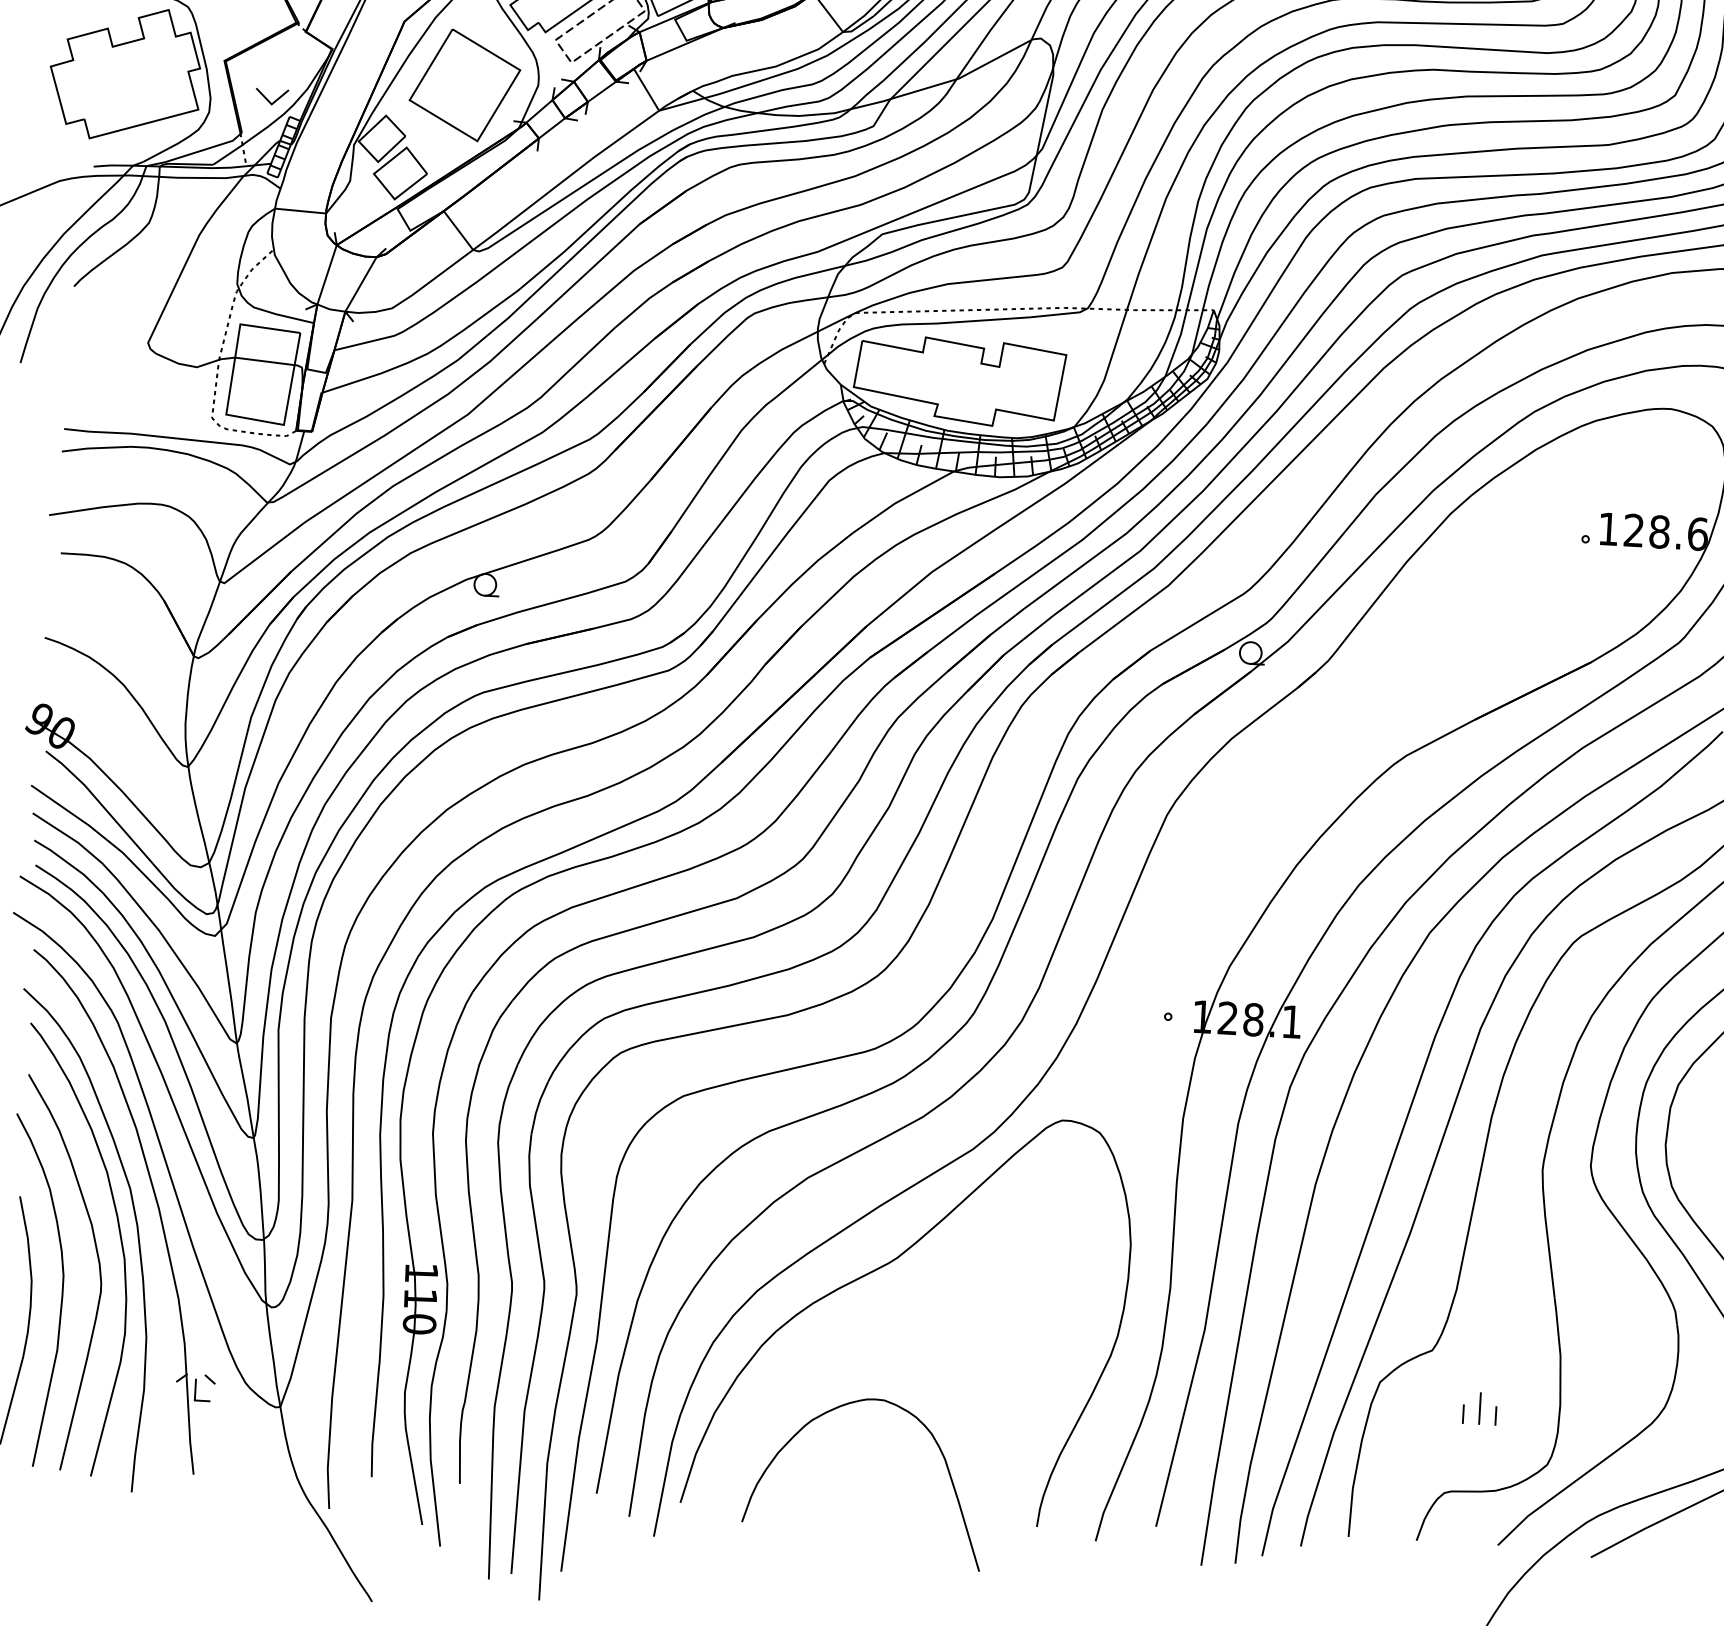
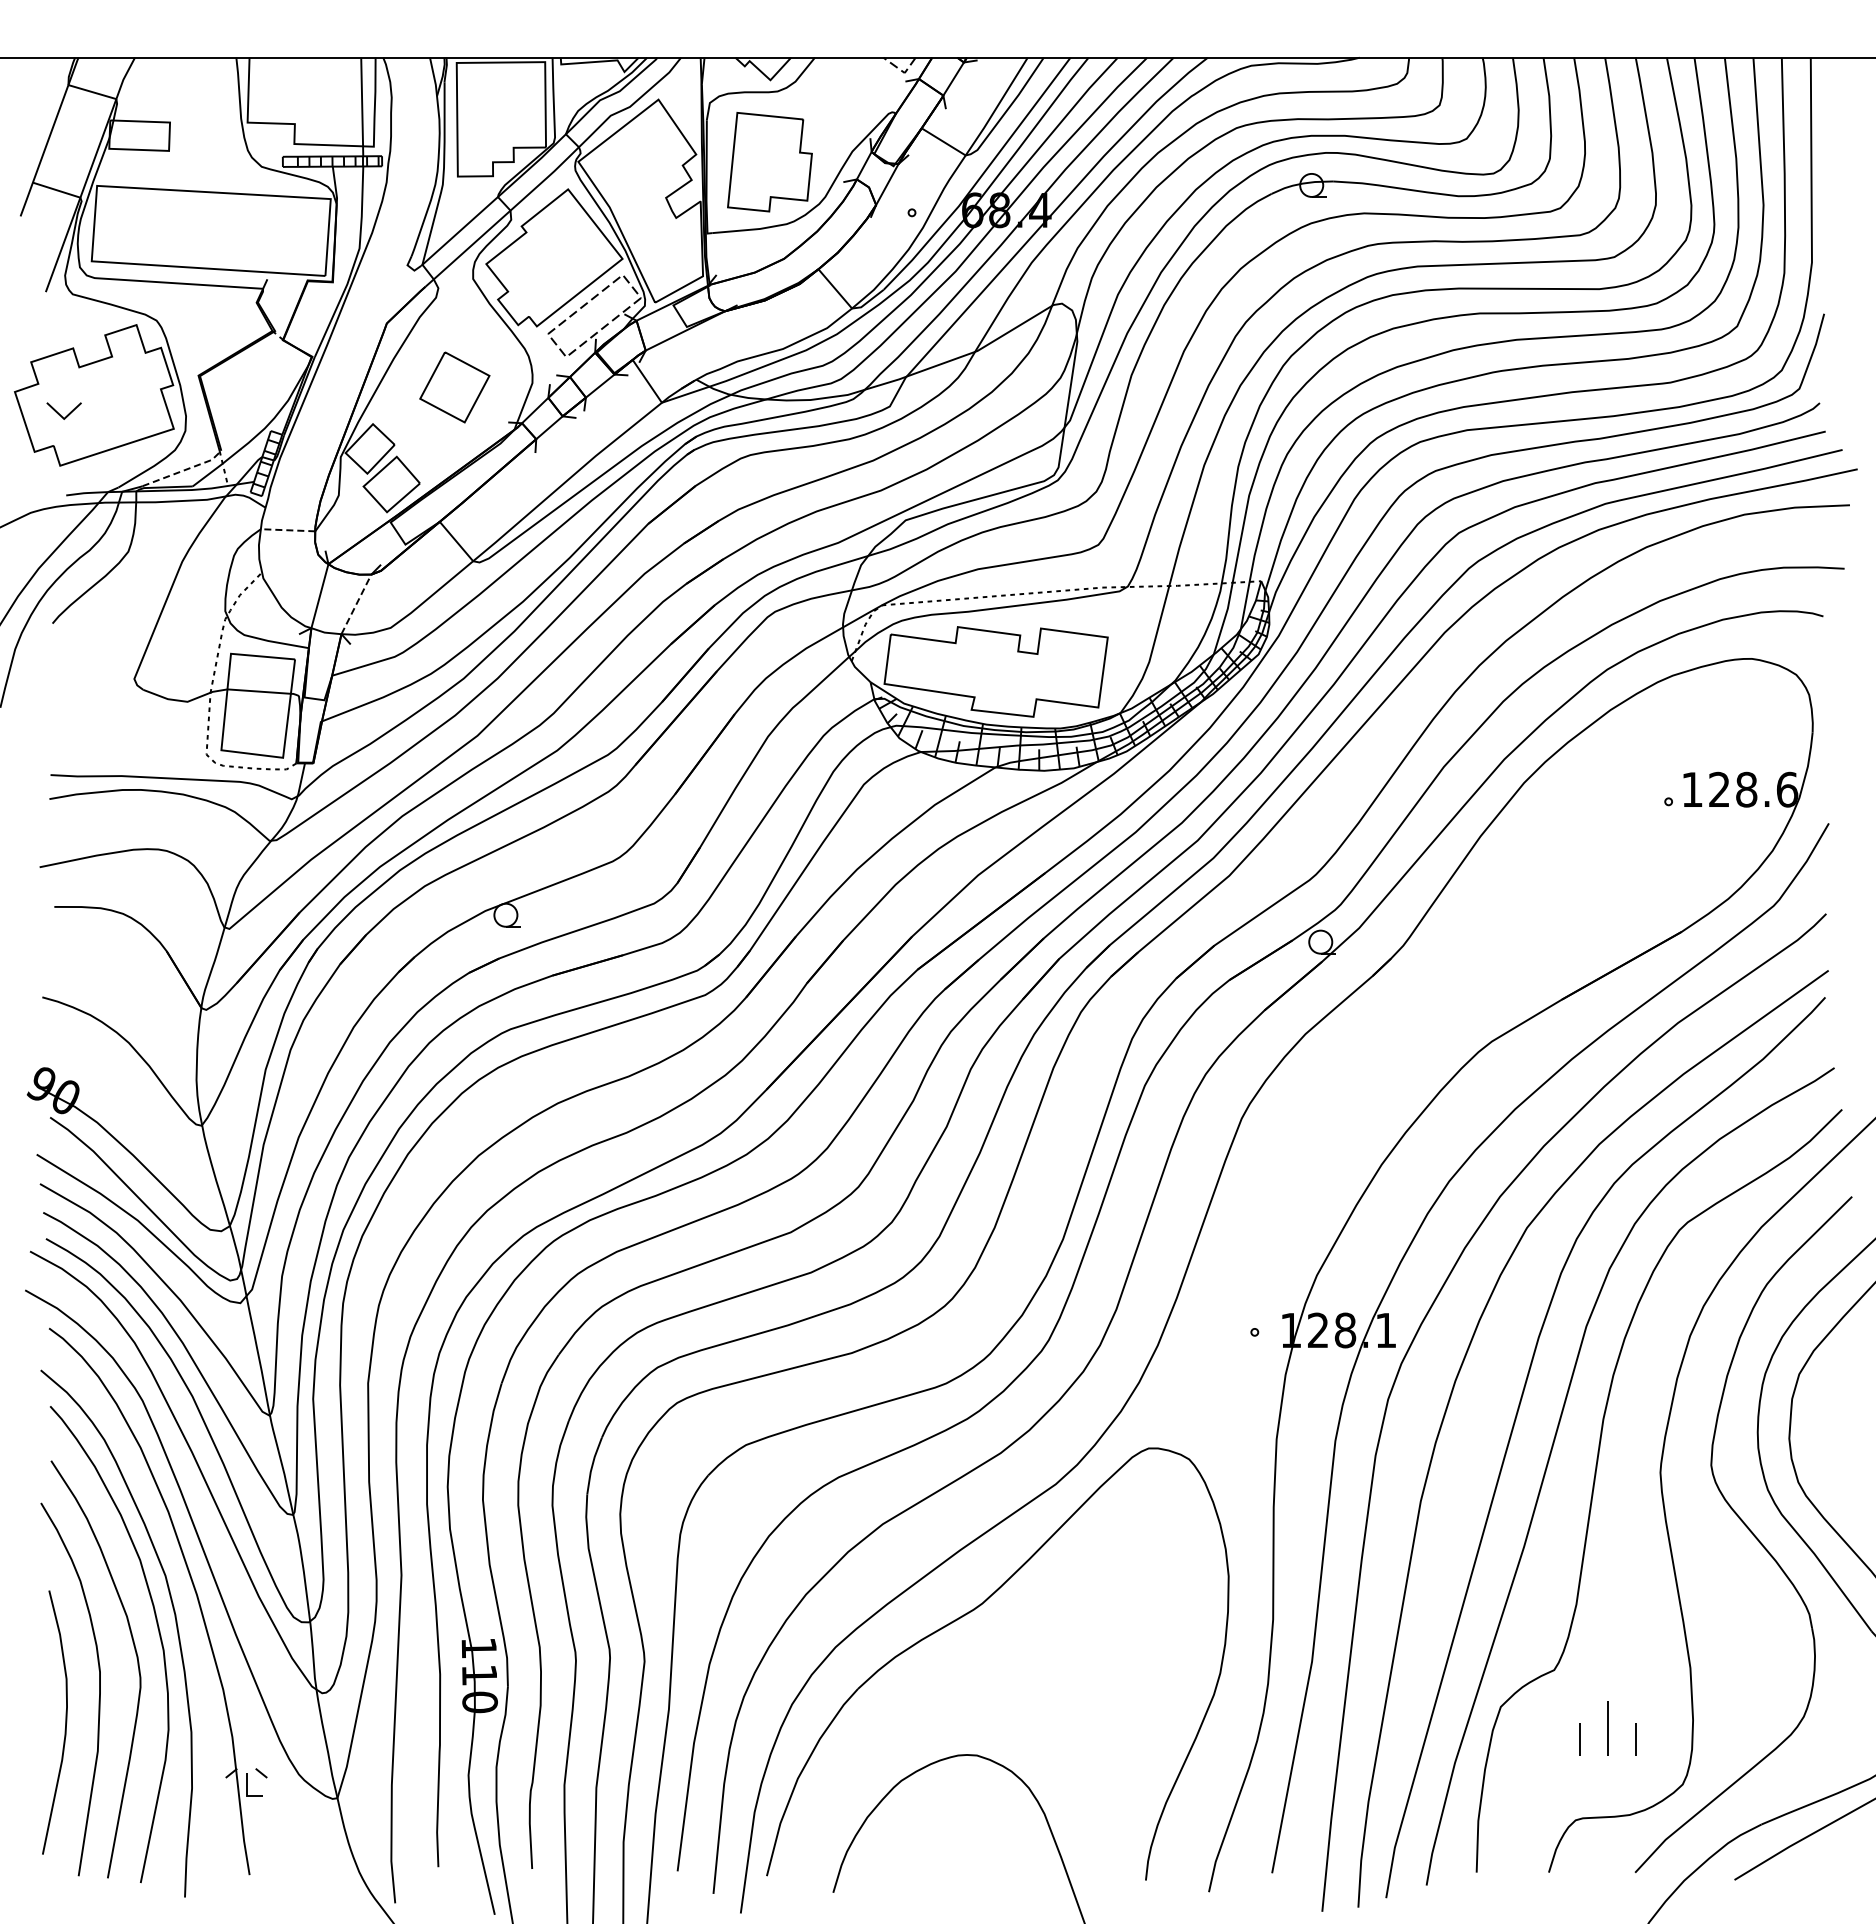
part: (464, 85) -> (454, 387), size x0.6
part: (271, 96) -> (63, 410), moved
line: (206, 149) -> (184, 470), solid -> dashed
line: (300, 211) -> (287, 530), solid -> dashed
line: (361, 283) -> (356, 603), solid -> dashed
part: (1480, 1408) -> (1608, 1728), size x1.6

